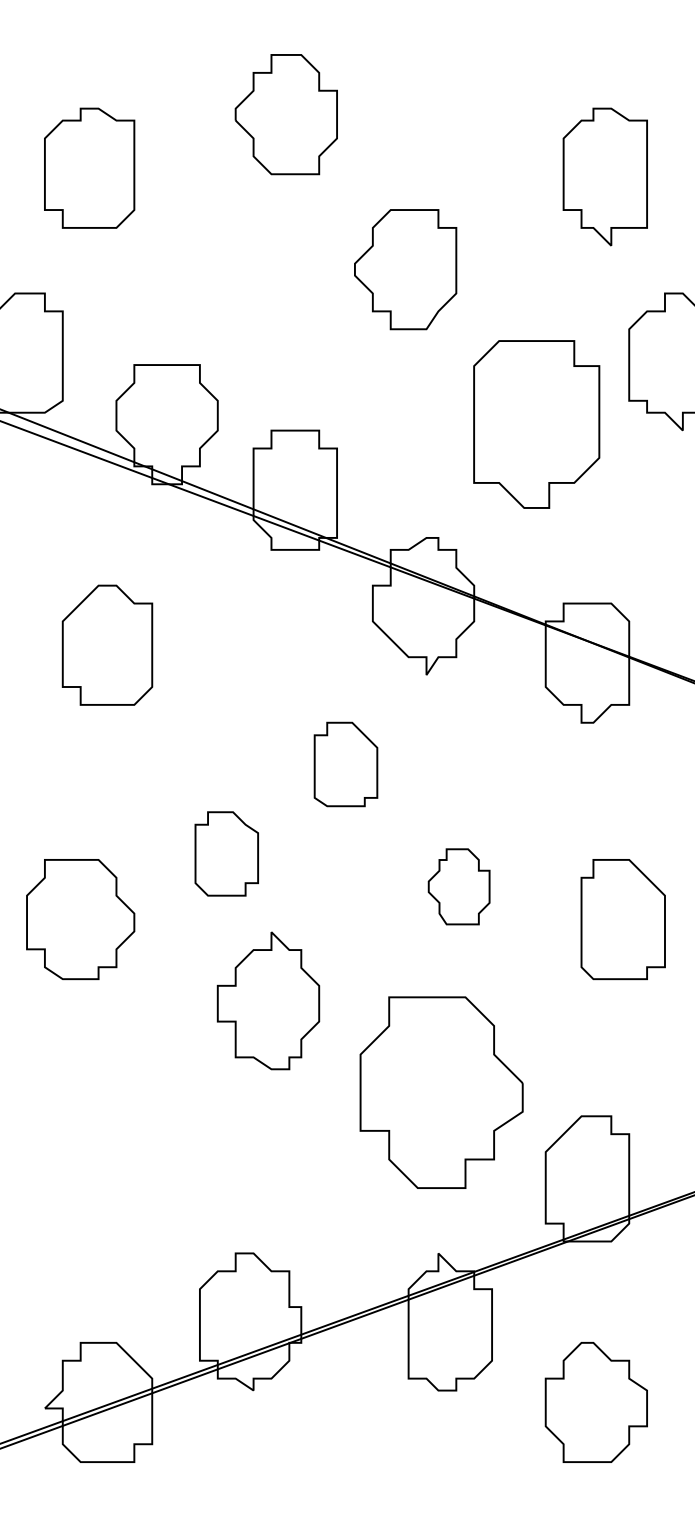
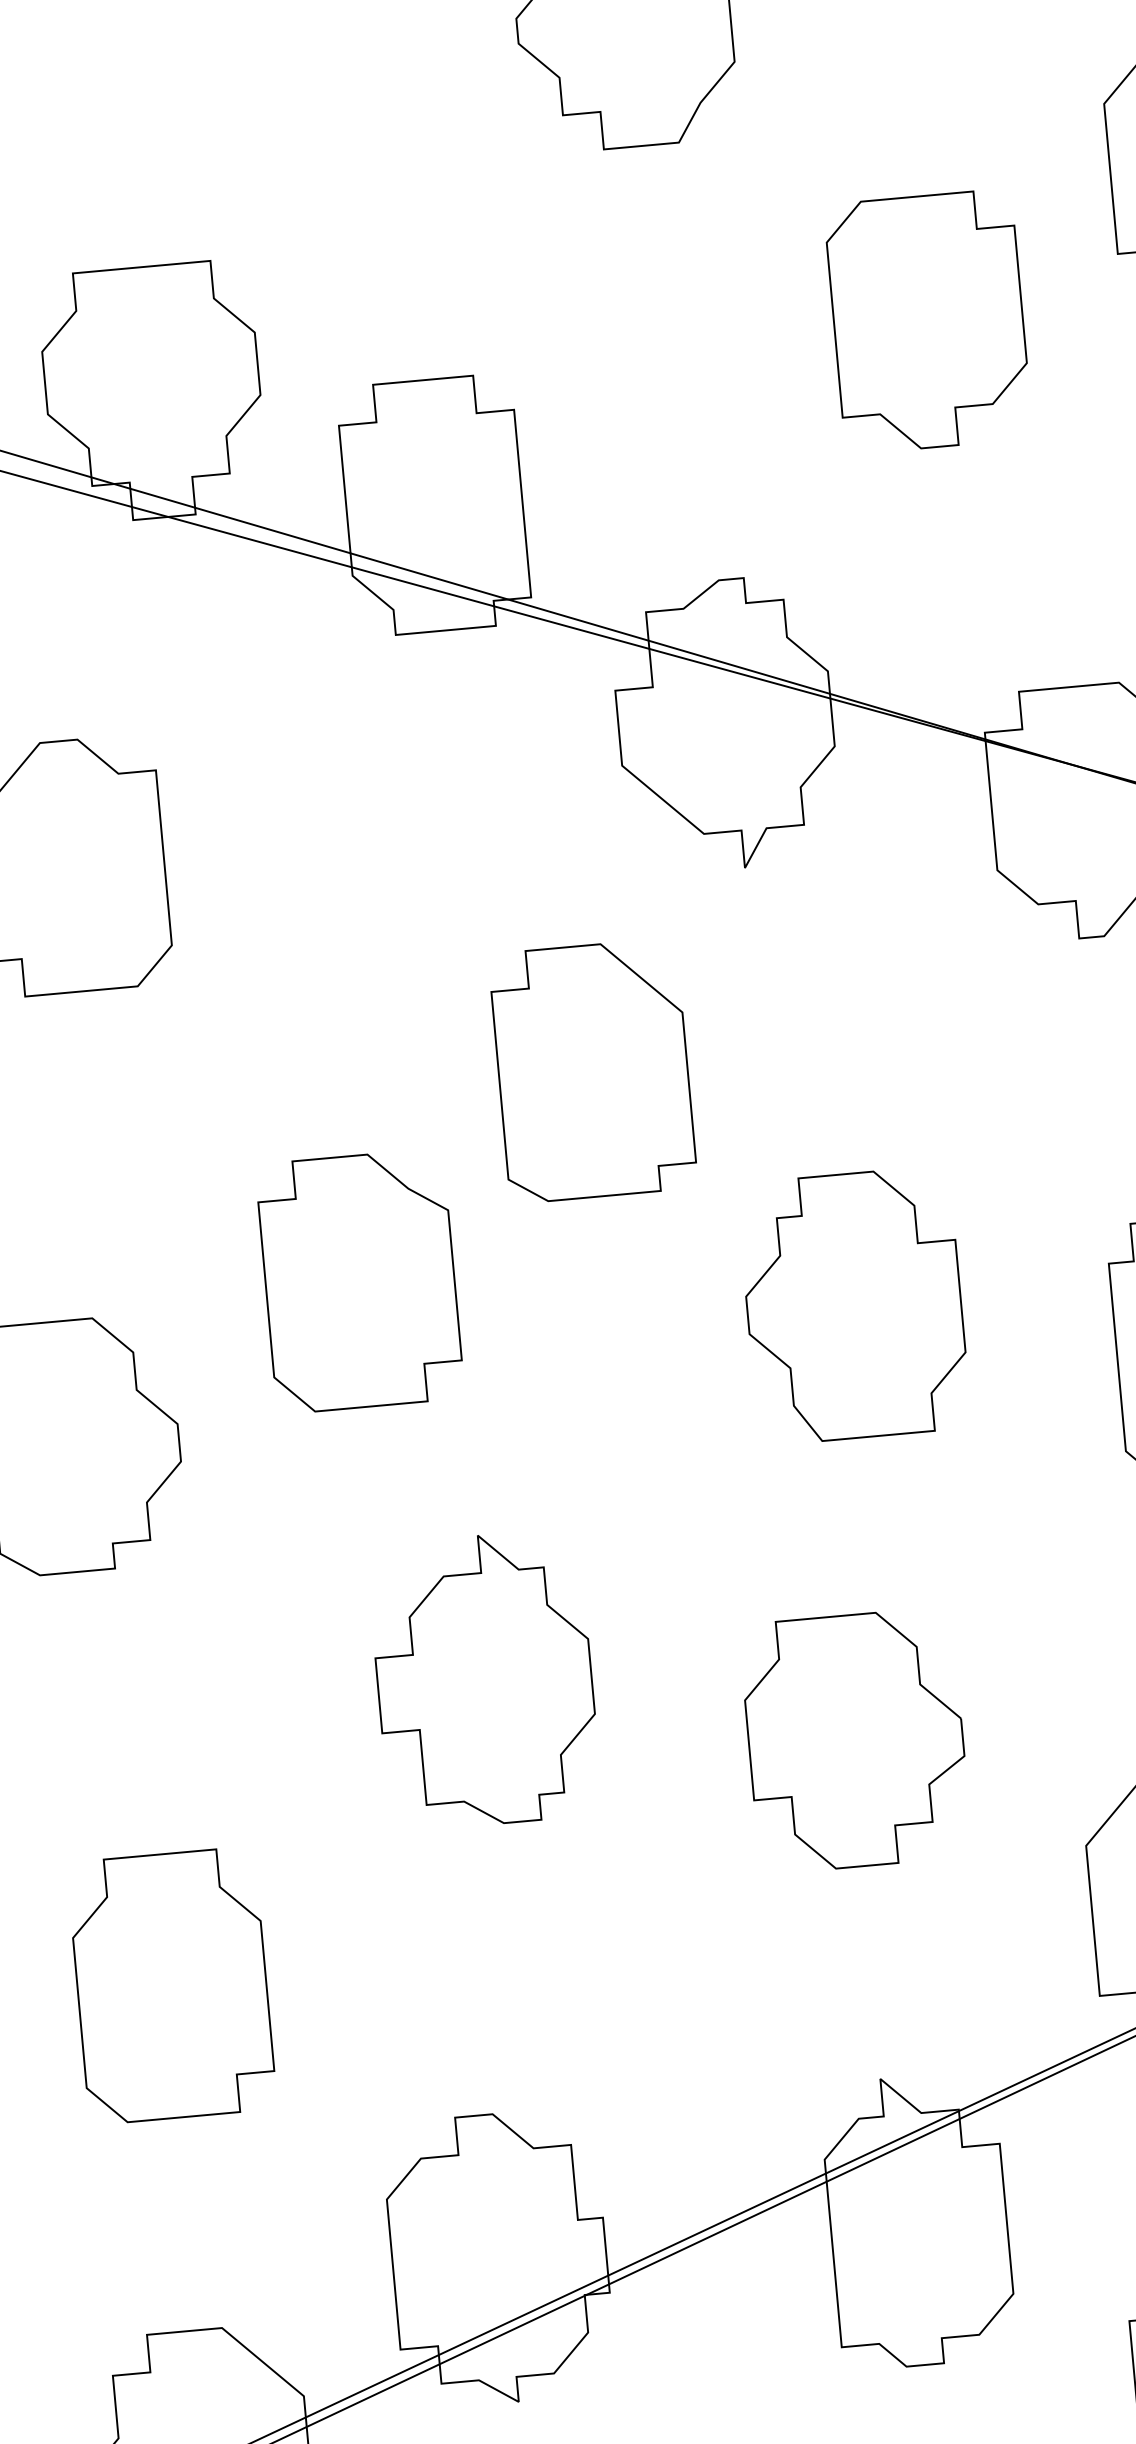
part: (536, 424) -> (927, 321), size x0.71
part: (345, 764) -> (592, 1071), size x1.43
part: (226, 853) -> (359, 1280), size x1.43
part: (458, 886) -> (852, 1305), size x1.67
part: (268, 1000) -> (484, 1679), moved
part: (440, 1091) -> (853, 1738), size x0.62
part: (107, 1178) -> (171, 1984), added

